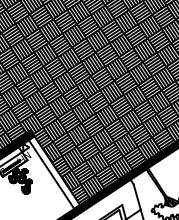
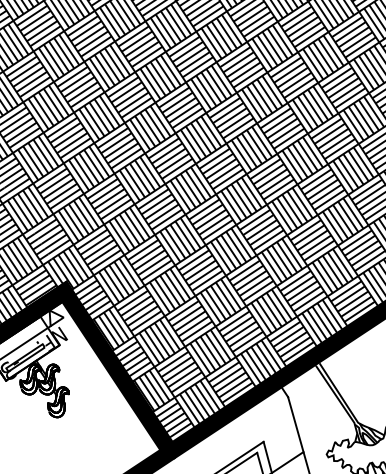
fill: (54, 172) -> (117, 371), added

